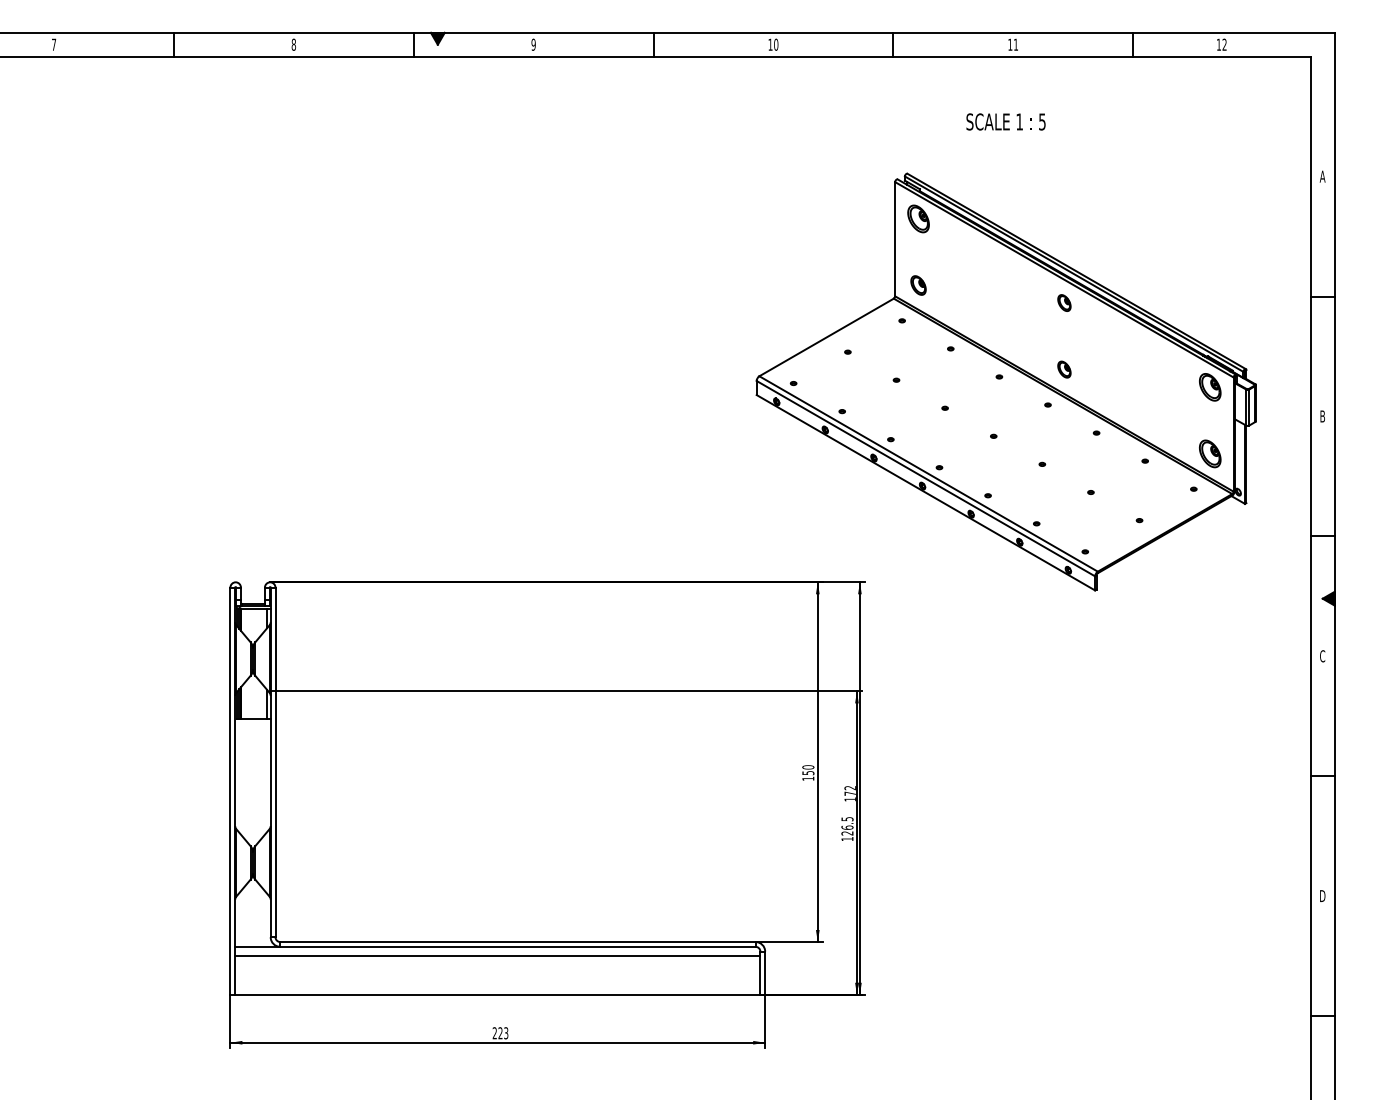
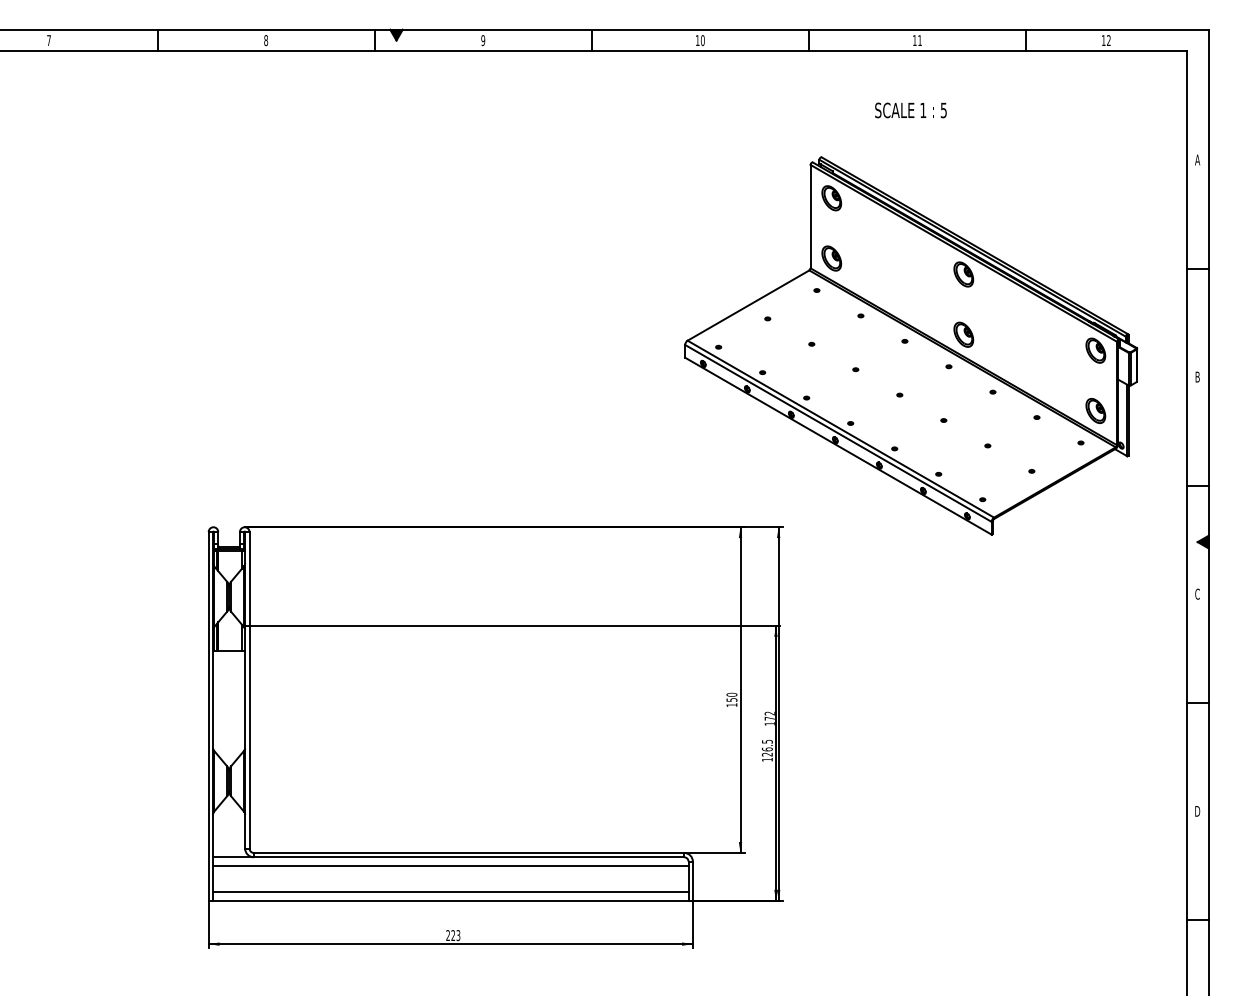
part: (918, 285) -> (831, 258), size x1.43
part: (1064, 302) -> (963, 273), size x1.67
part: (1064, 369) -> (963, 334), size x1.67
line: (497, 985) -> (450, 892), added

